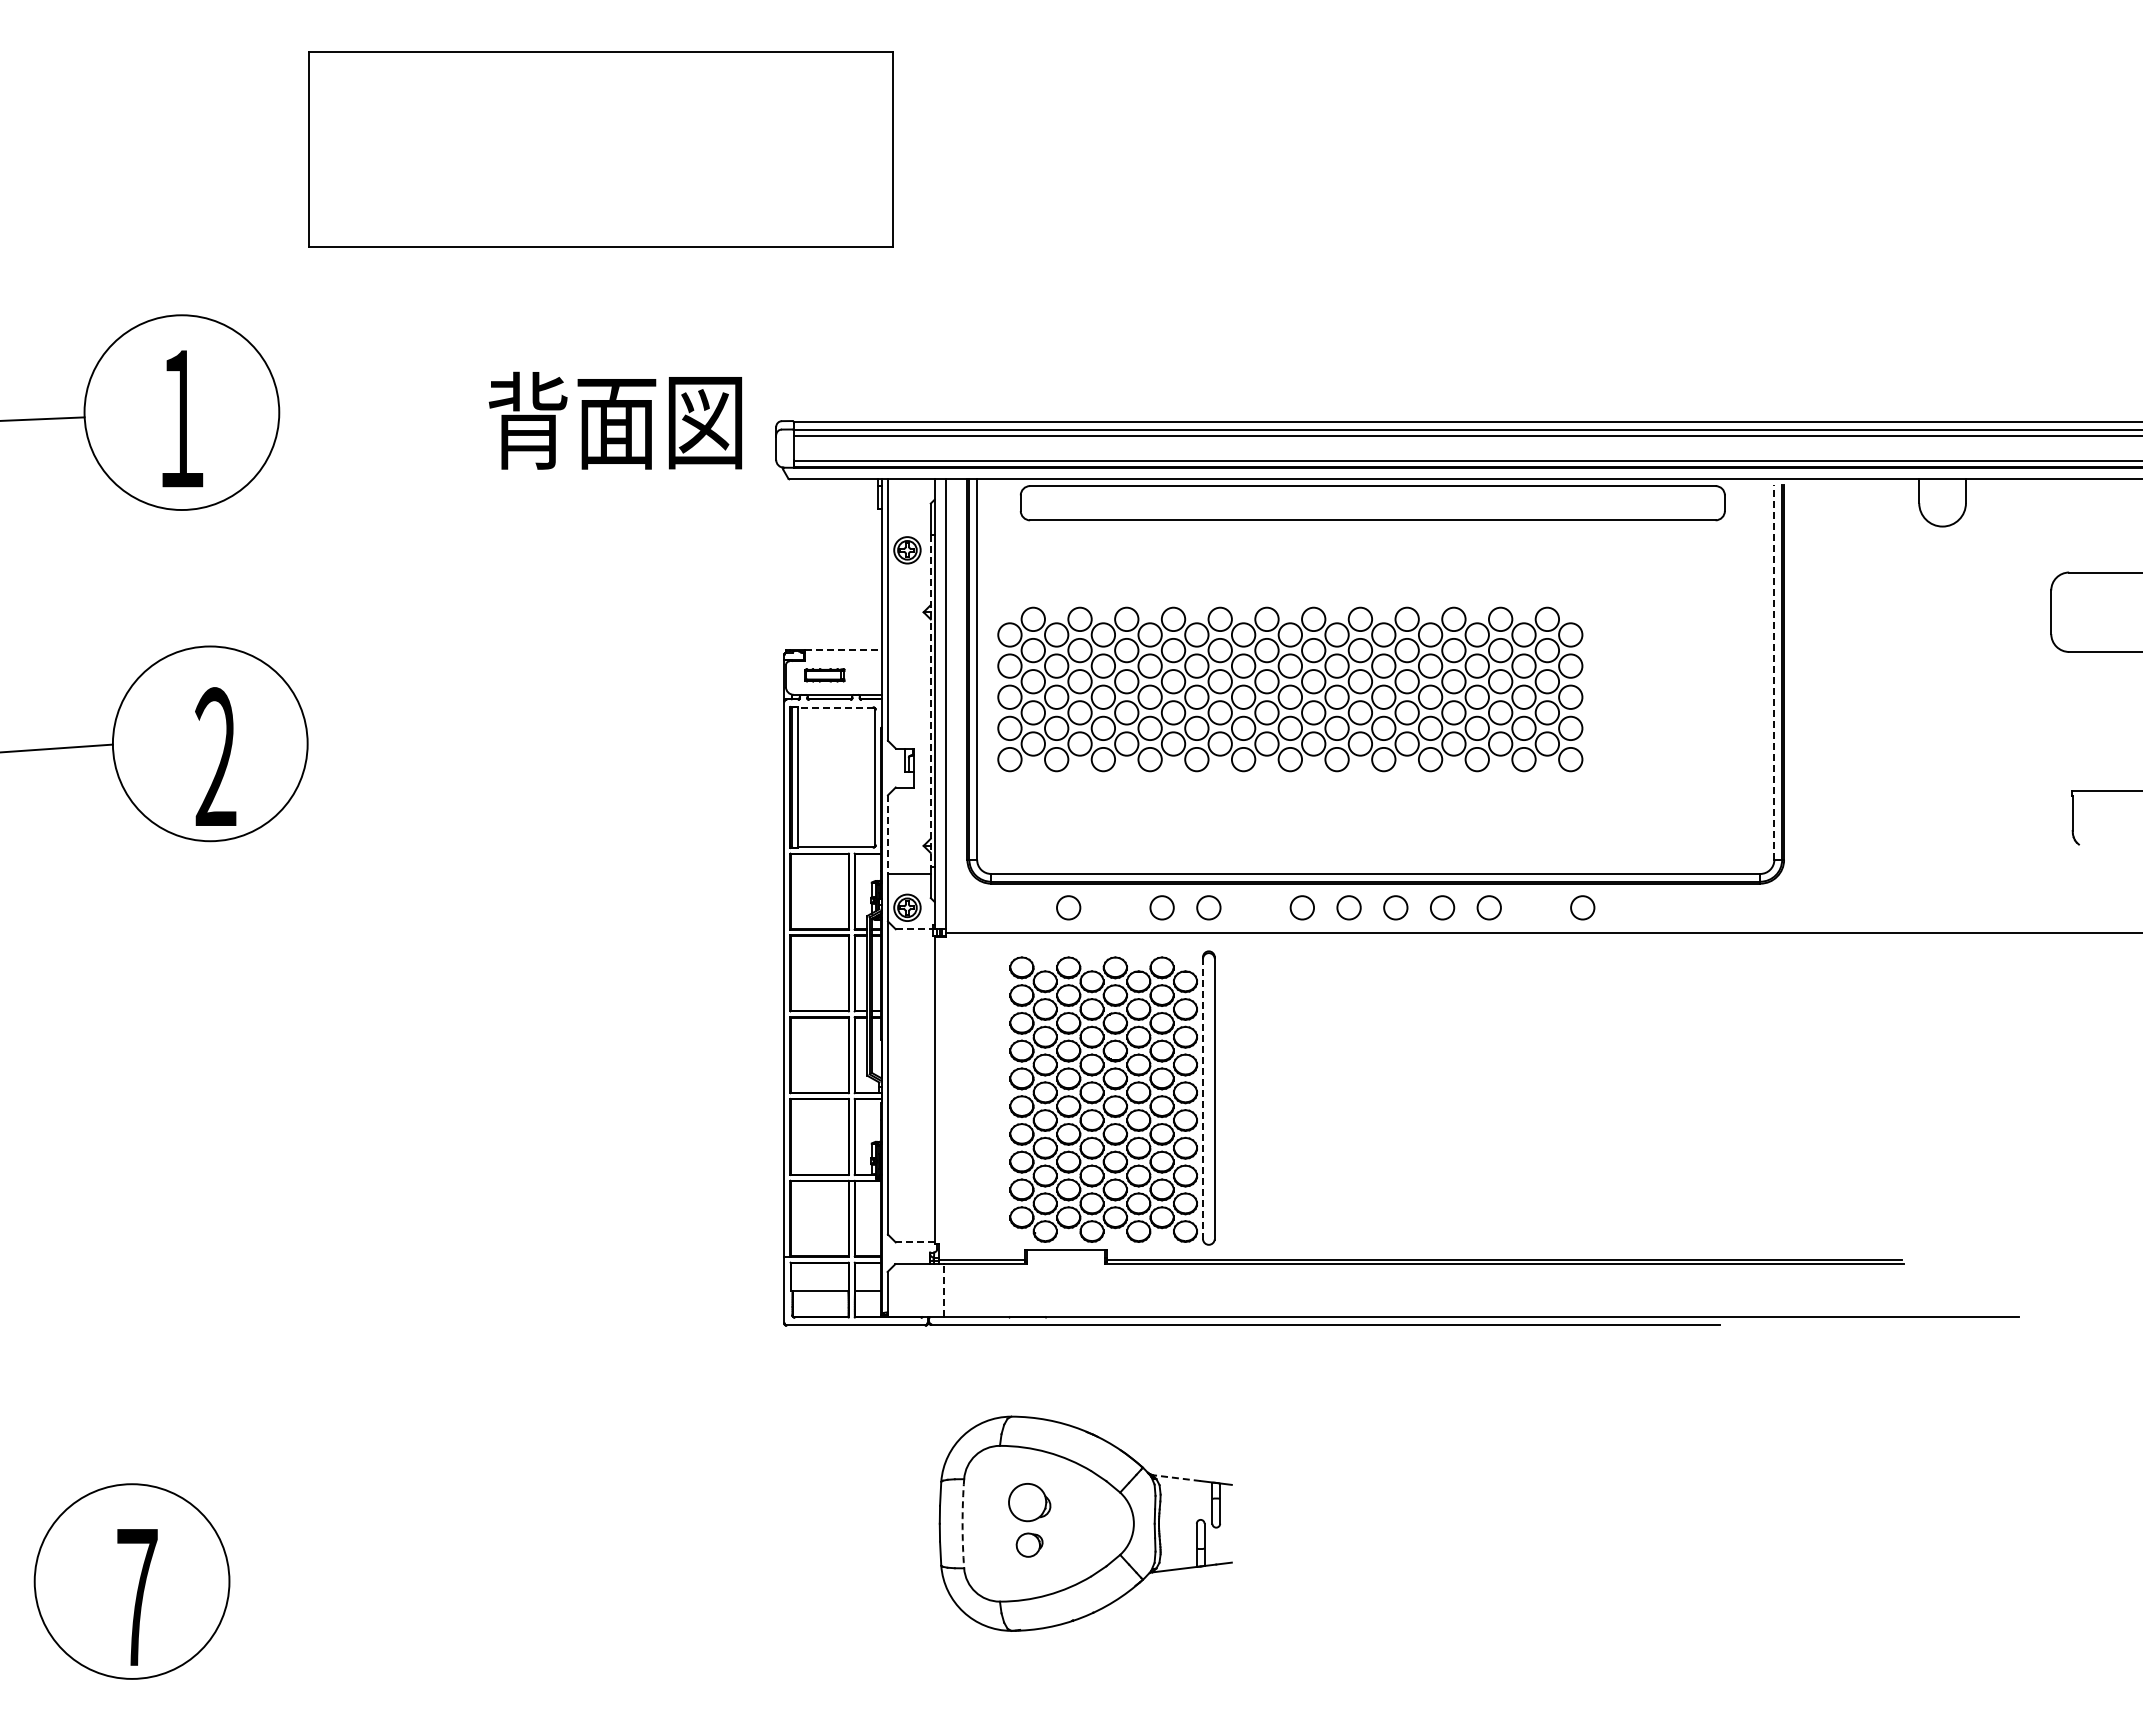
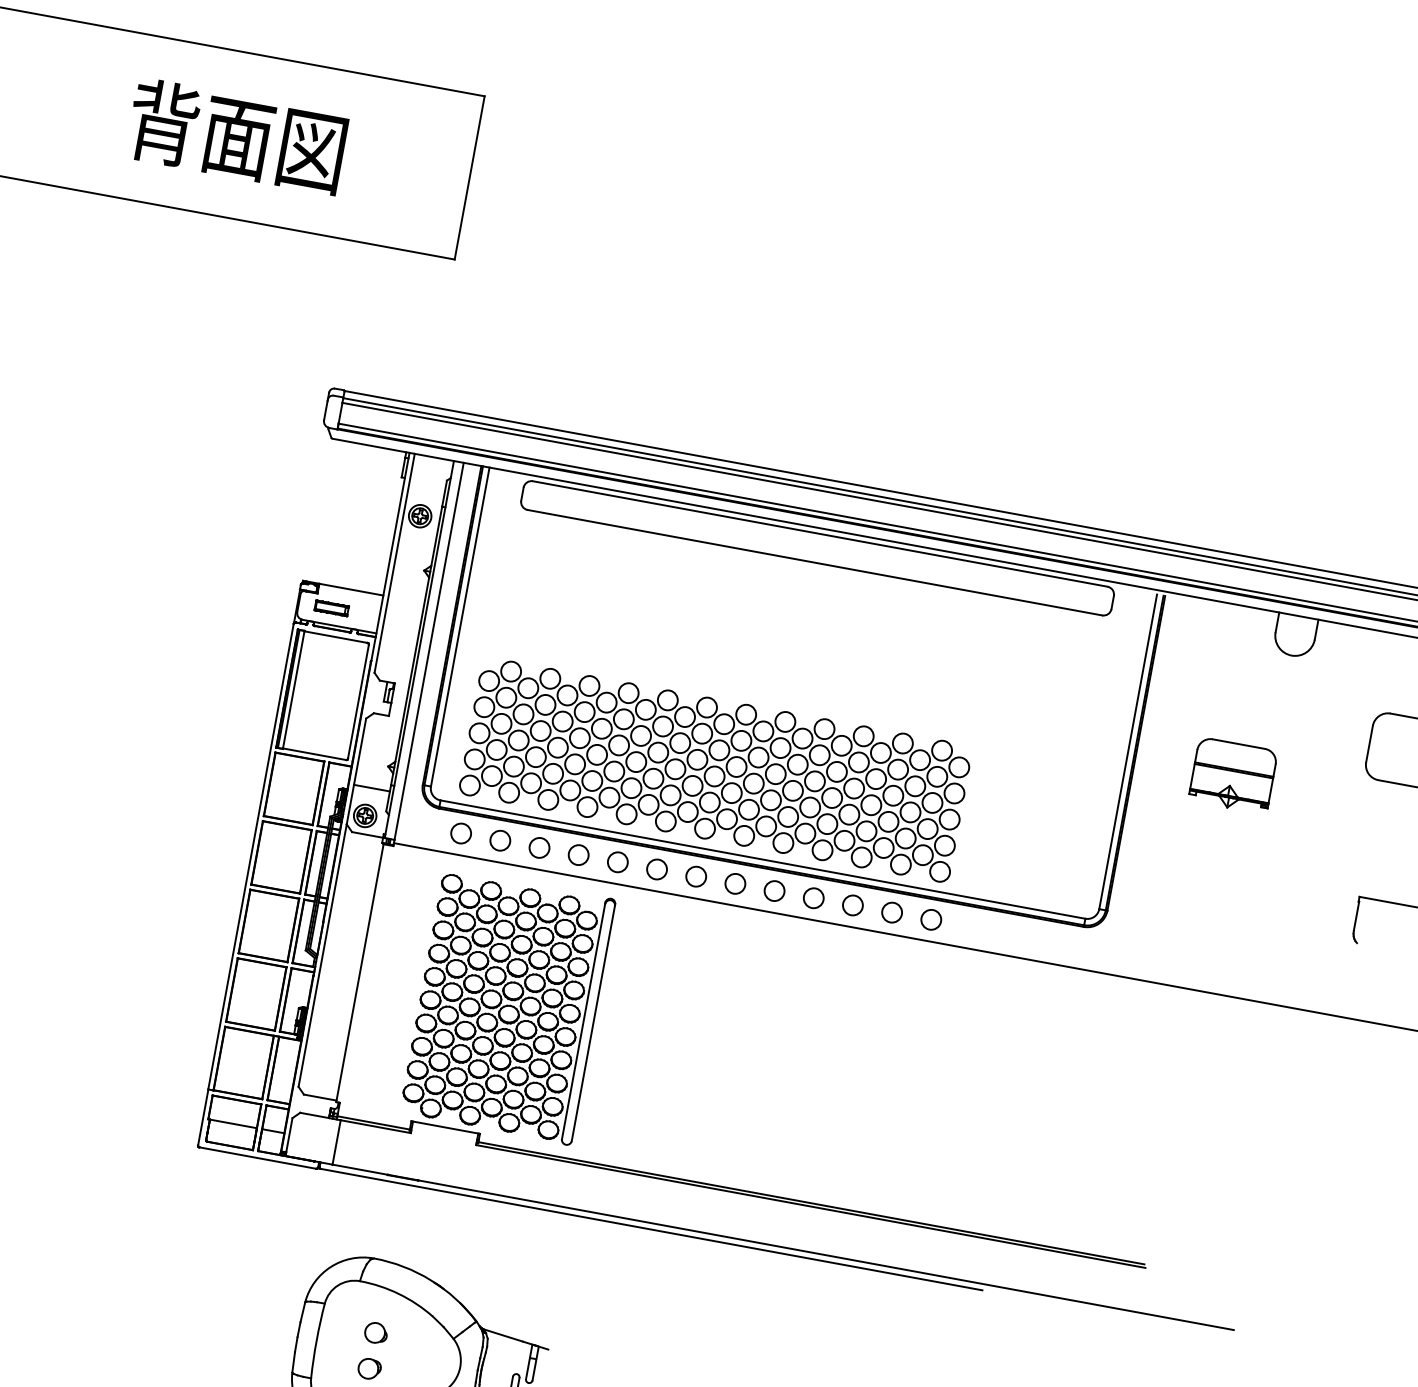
text: (614, 420) -> (236, 135), moved
line: (844, 649) -> (352, 589), dashed -> solid
line: (1774, 672) -> (1128, 752), dashed -> solid
part: (1900, 677) -> (1233, 775), added
part: (1290, 689) -> (715, 769), moved
line: (930, 701) -> (416, 646), dashed -> solid
line: (835, 707) -> (335, 636), dashed -> solid
line: (887, 834) -> (359, 751), dashed -> solid
circle: (1021, 907) -> (460, 833), added
circle: (1114, 907) -> (538, 847), added
circle: (1255, 907) -> (657, 869), added
circle: (1535, 907) -> (891, 912), added
line: (914, 929) -> (367, 835), dashed -> solid
line: (1203, 1098) -> (584, 1021), dashed -> solid
line: (914, 1242) -> (319, 1097), dashed -> solid
line: (943, 1290) -> (336, 1142), dashed -> solid
line: (1176, 1478) -> (502, 1335), dashed -> solid
part: (1029, 1501) -> (376, 1332), size x0.62
arc: (962, 1523) -> (316, 1340), dashed -> solid

